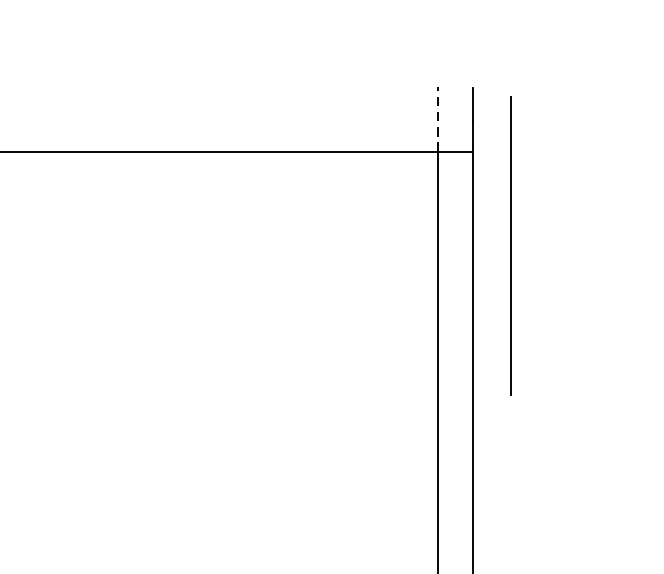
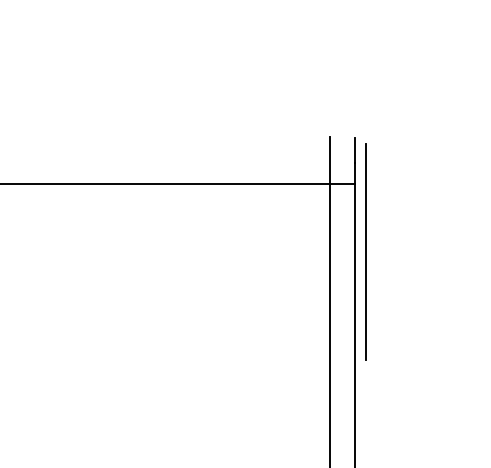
line: (437, 119) -> (329, 160), dashed -> solid
line: (510, 245) -> (365, 251), moved

